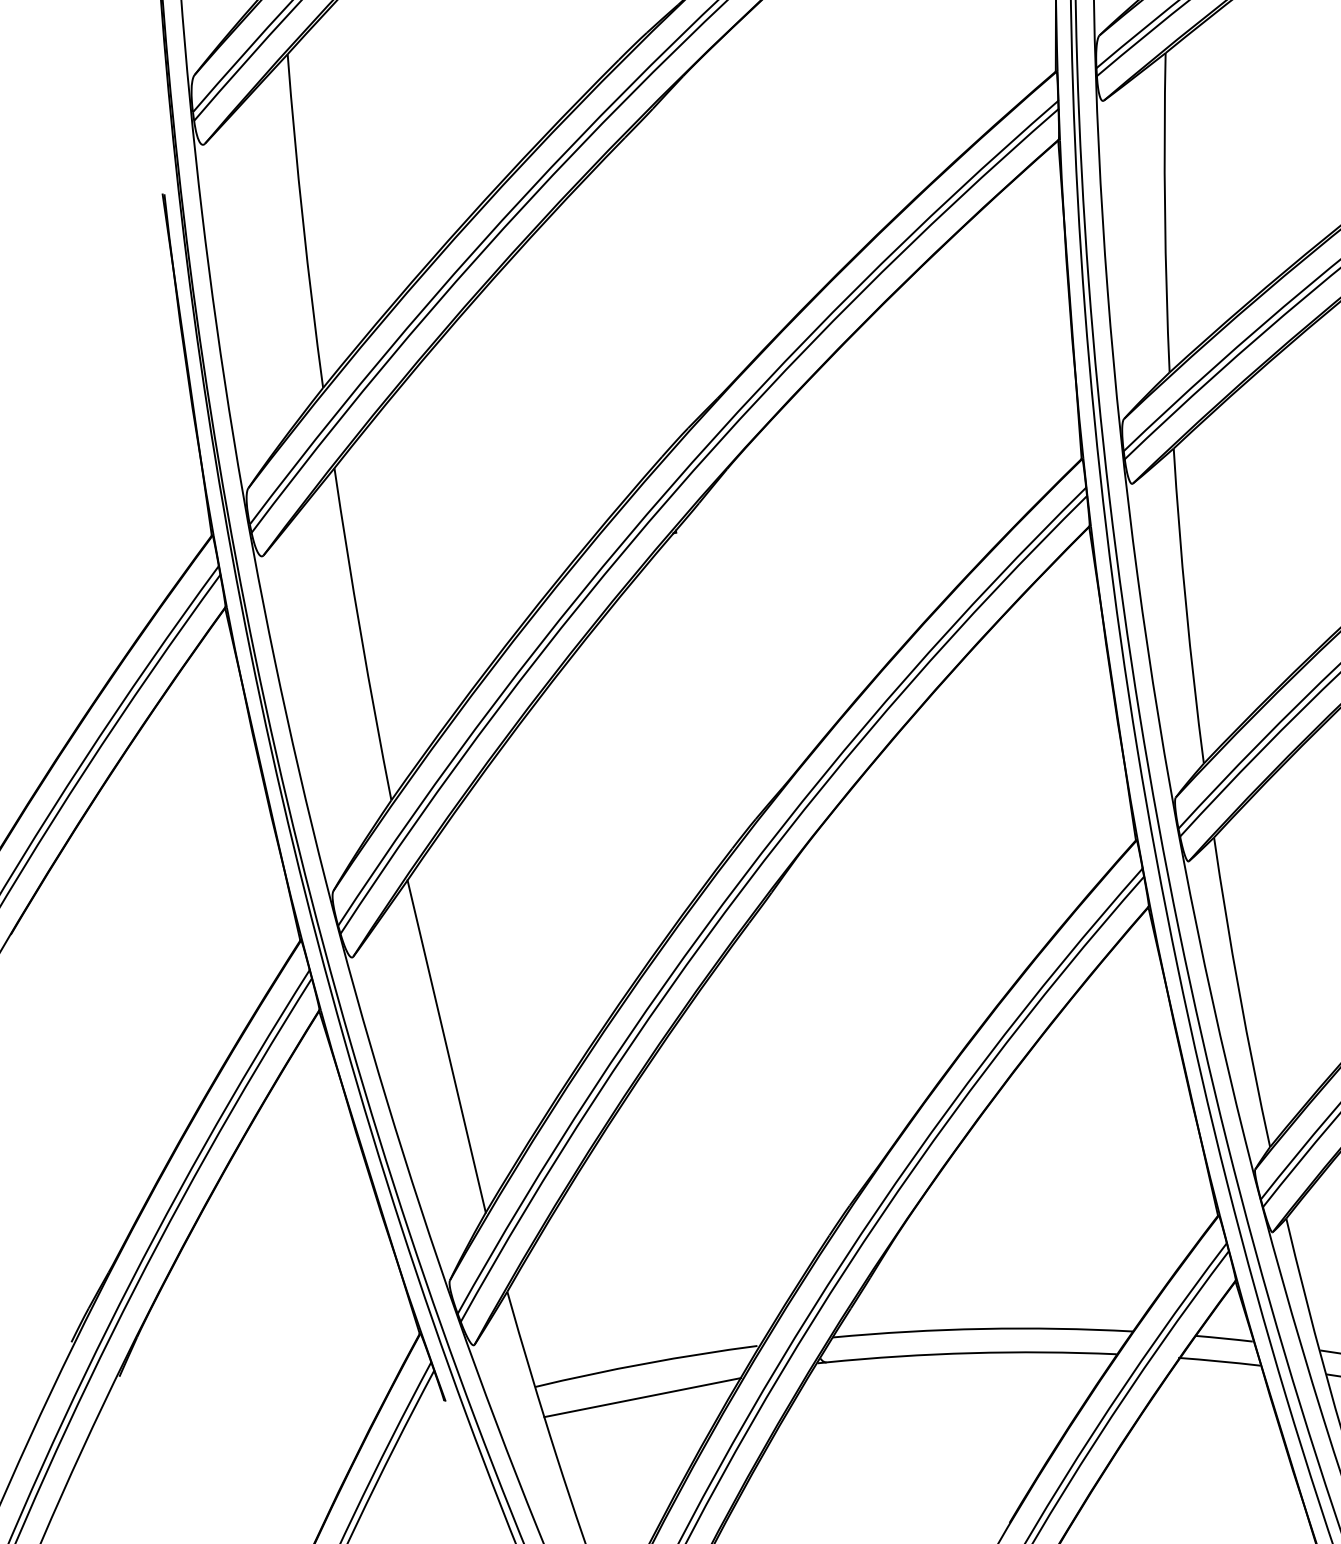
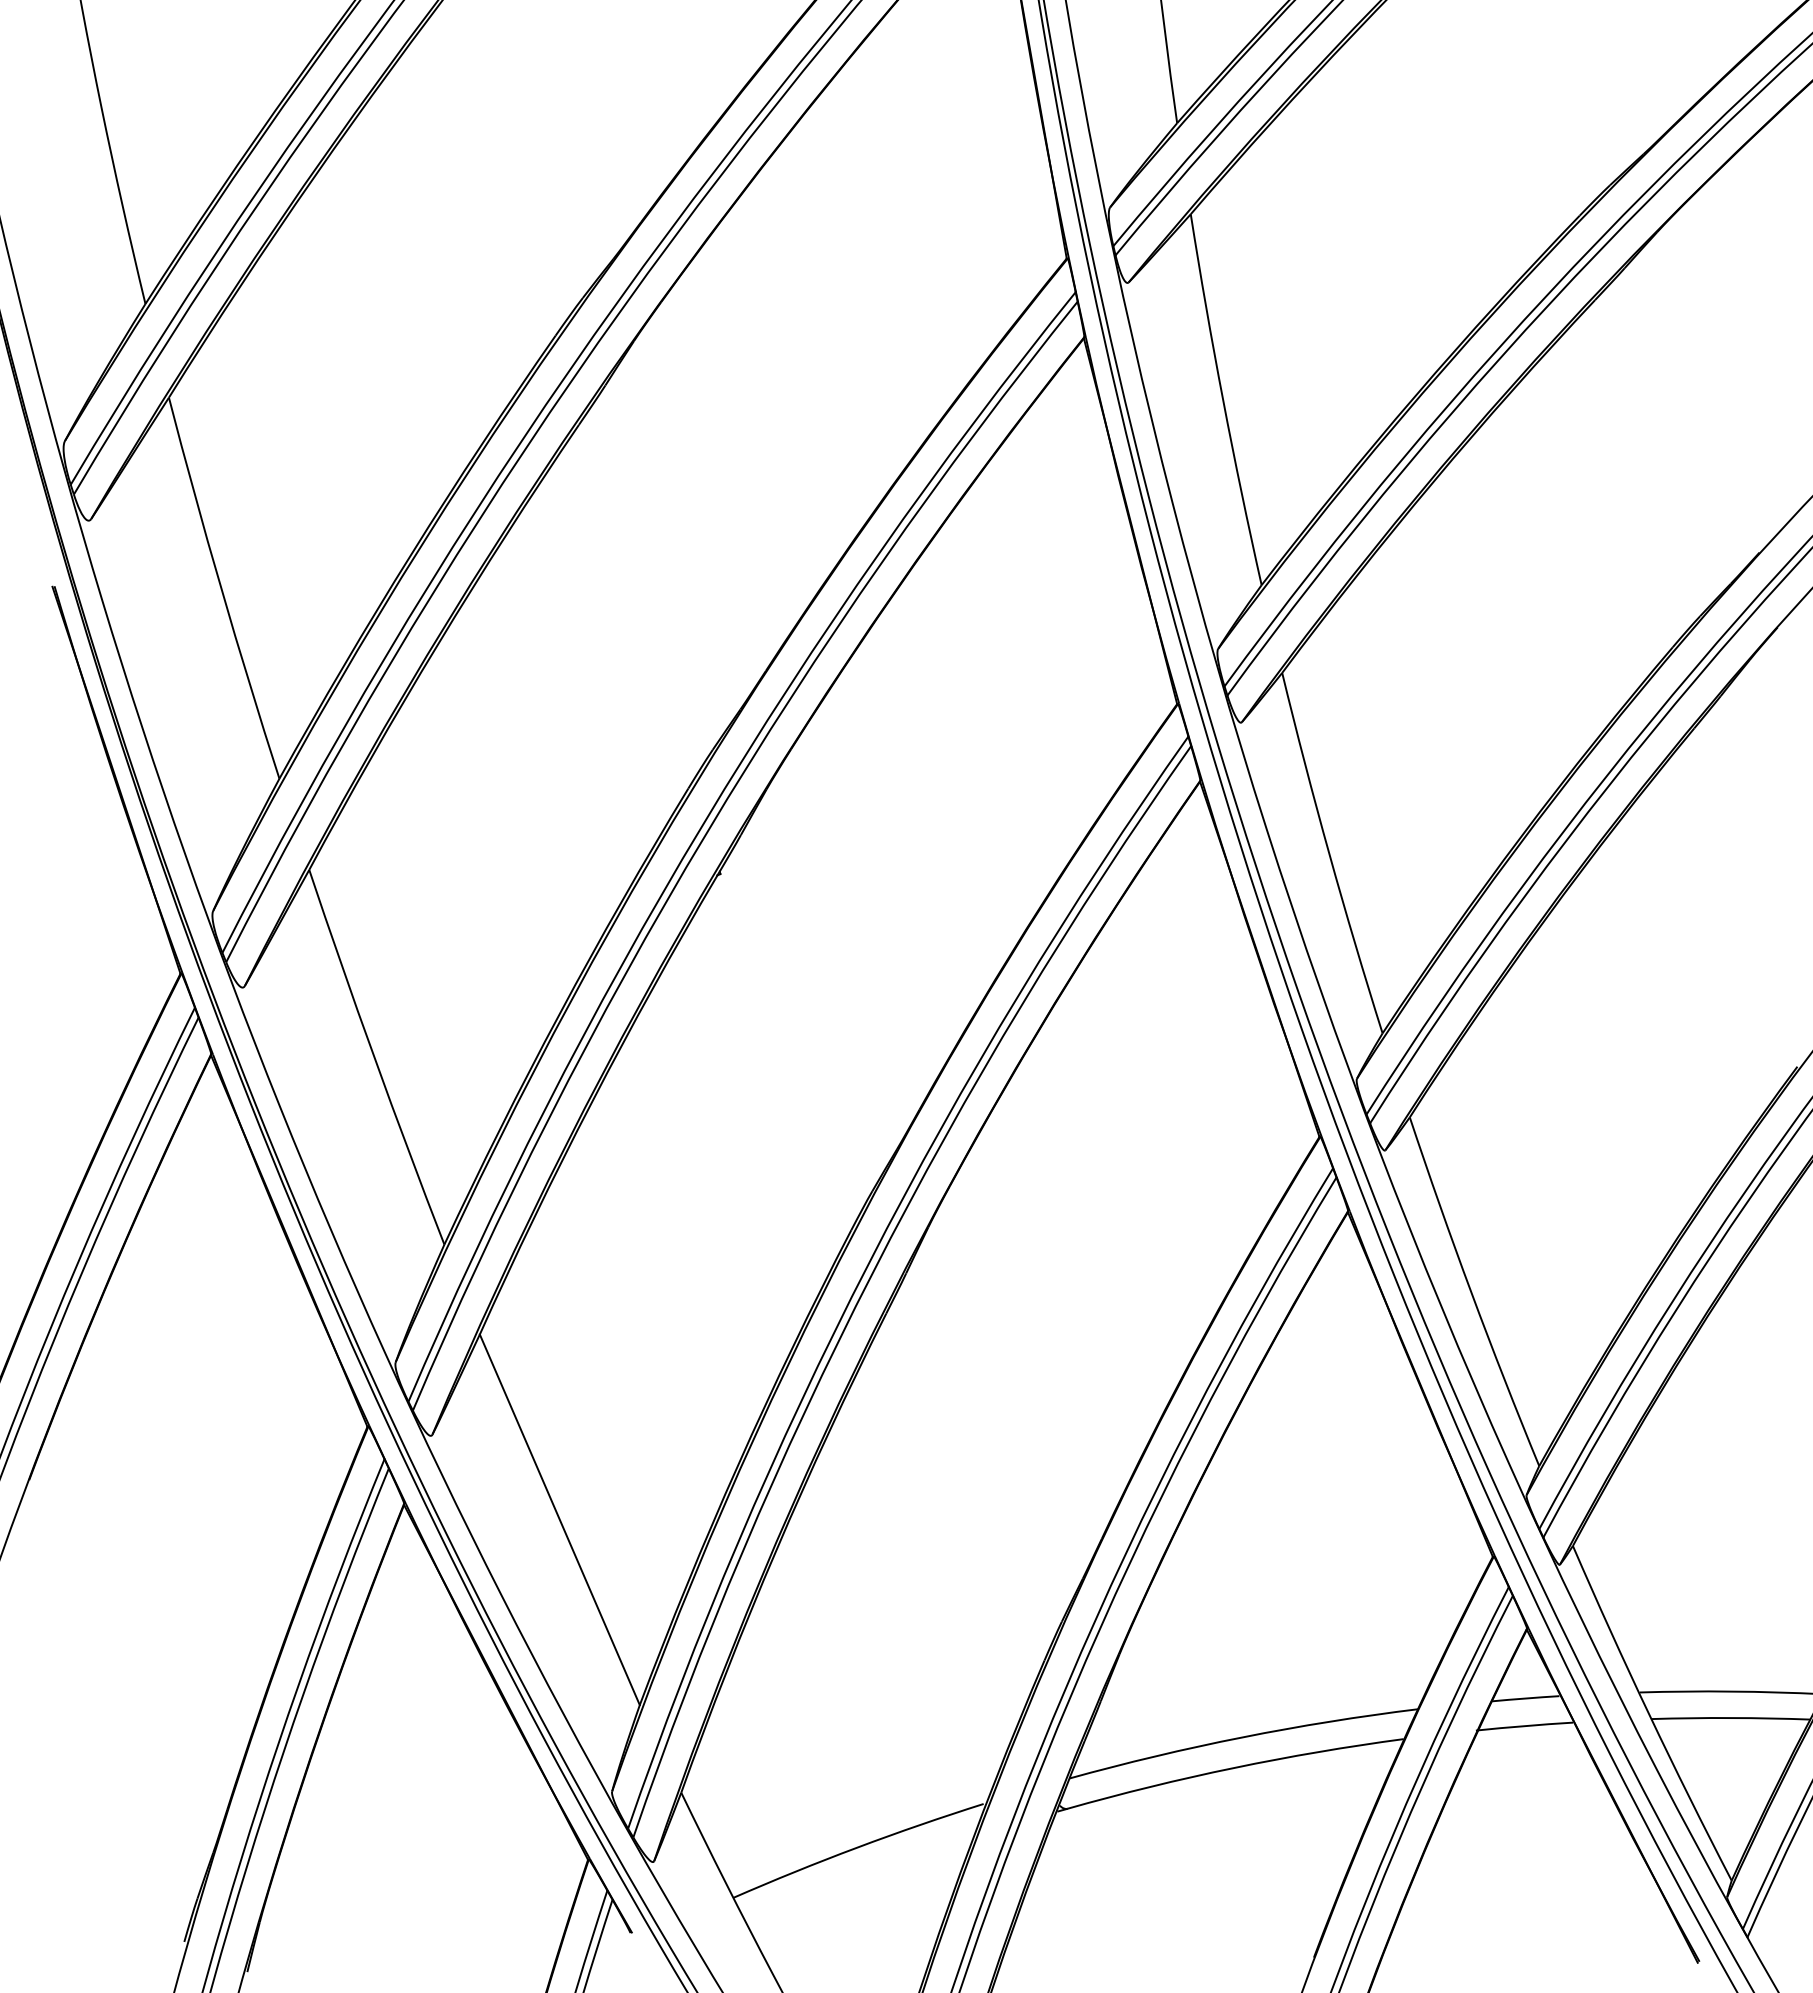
line: (642, 1397) -> (860, 1887), removed

